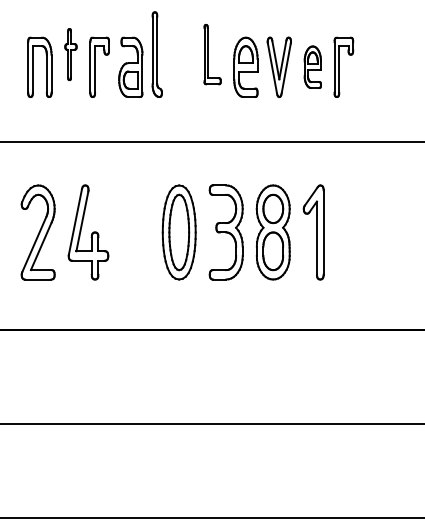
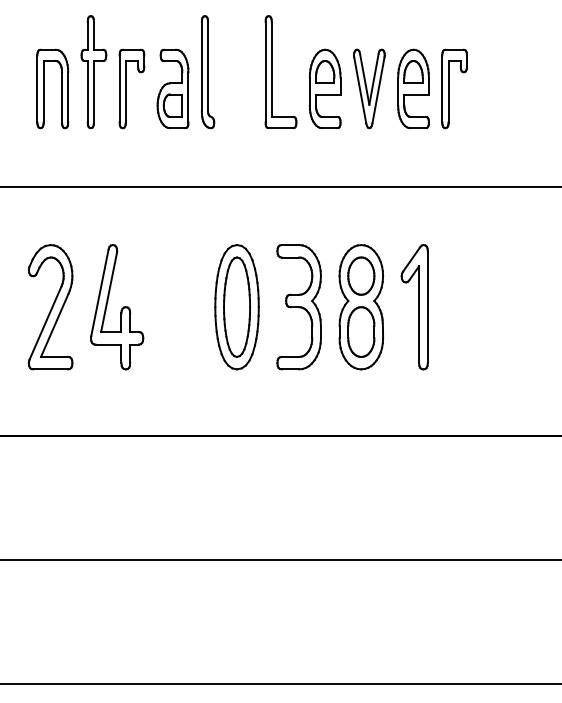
part: (70, 54) -> (93, 71), size x1.67
part: (212, 54) -> (281, 71), size x1.43
part: (312, 66) -> (413, 87), size x1.43

